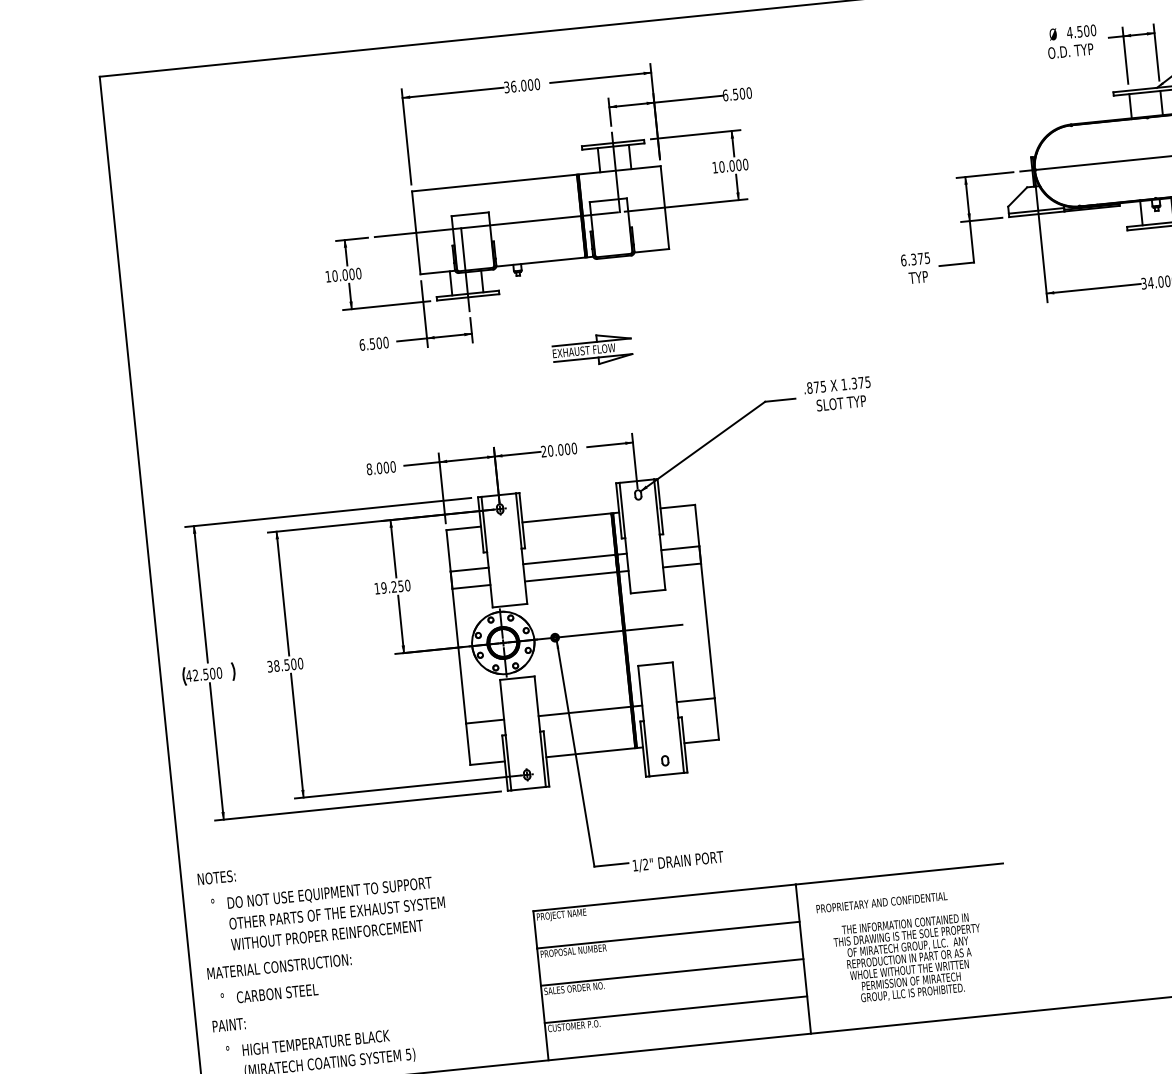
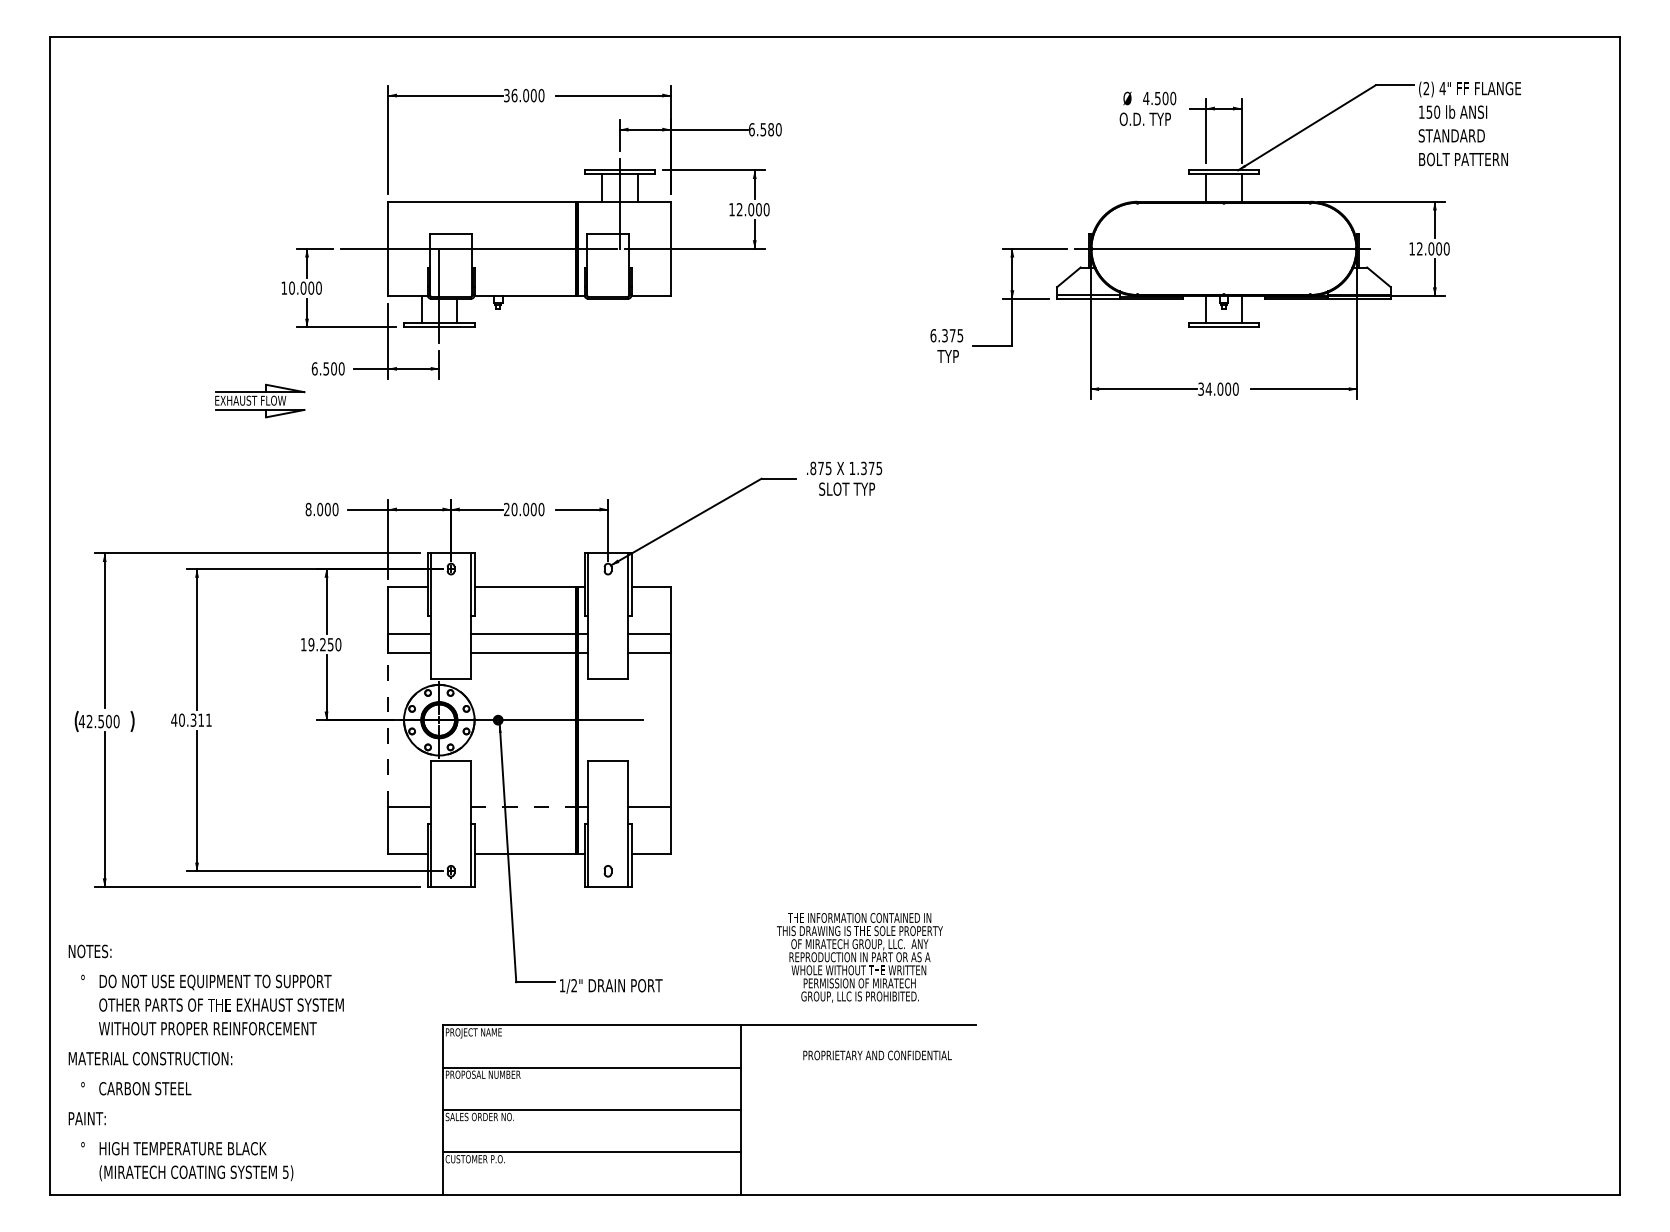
text: (742, 93) -> (771, 129), 6.500 -> 6.580
text: (721, 166) -> (739, 209), 10.000 -> 12.000
part: (592, 349) -> (260, 400), moved
line: (458, 646) -> (388, 719), solid -> dashed
text: (285, 664) -> (191, 719), 38.500 -> 40.311
line: (585, 711) -> (523, 806), solid -> dashed
text: (881, 902) -> (877, 1055), moved
text: (908, 958) -> (859, 957), moved

